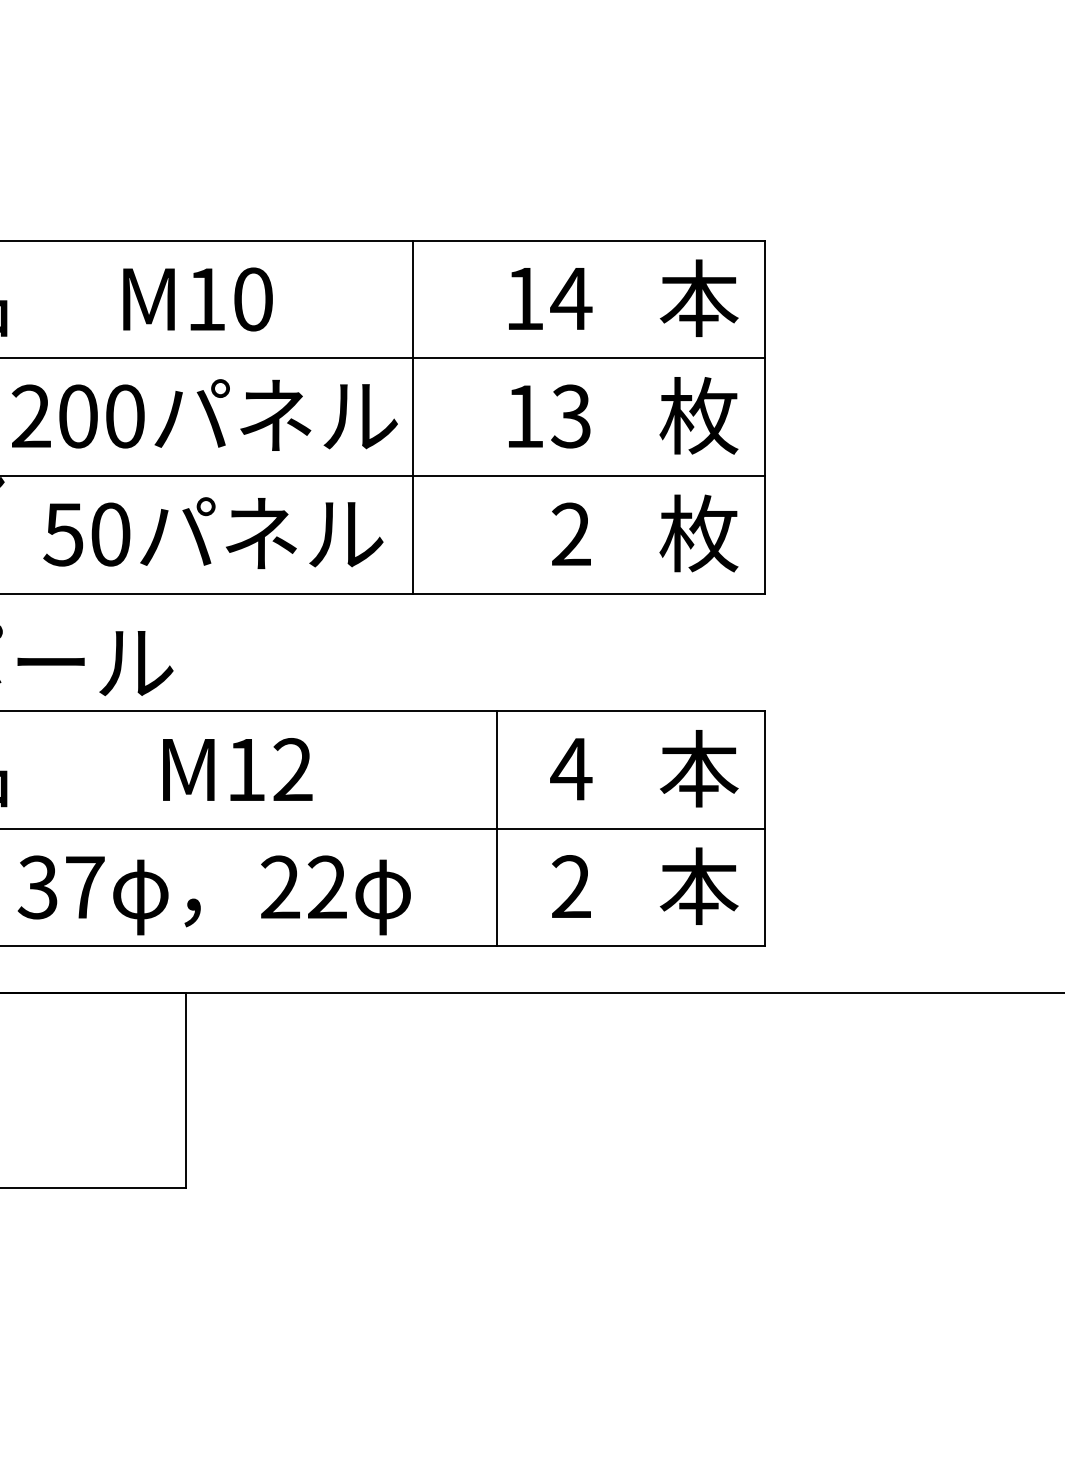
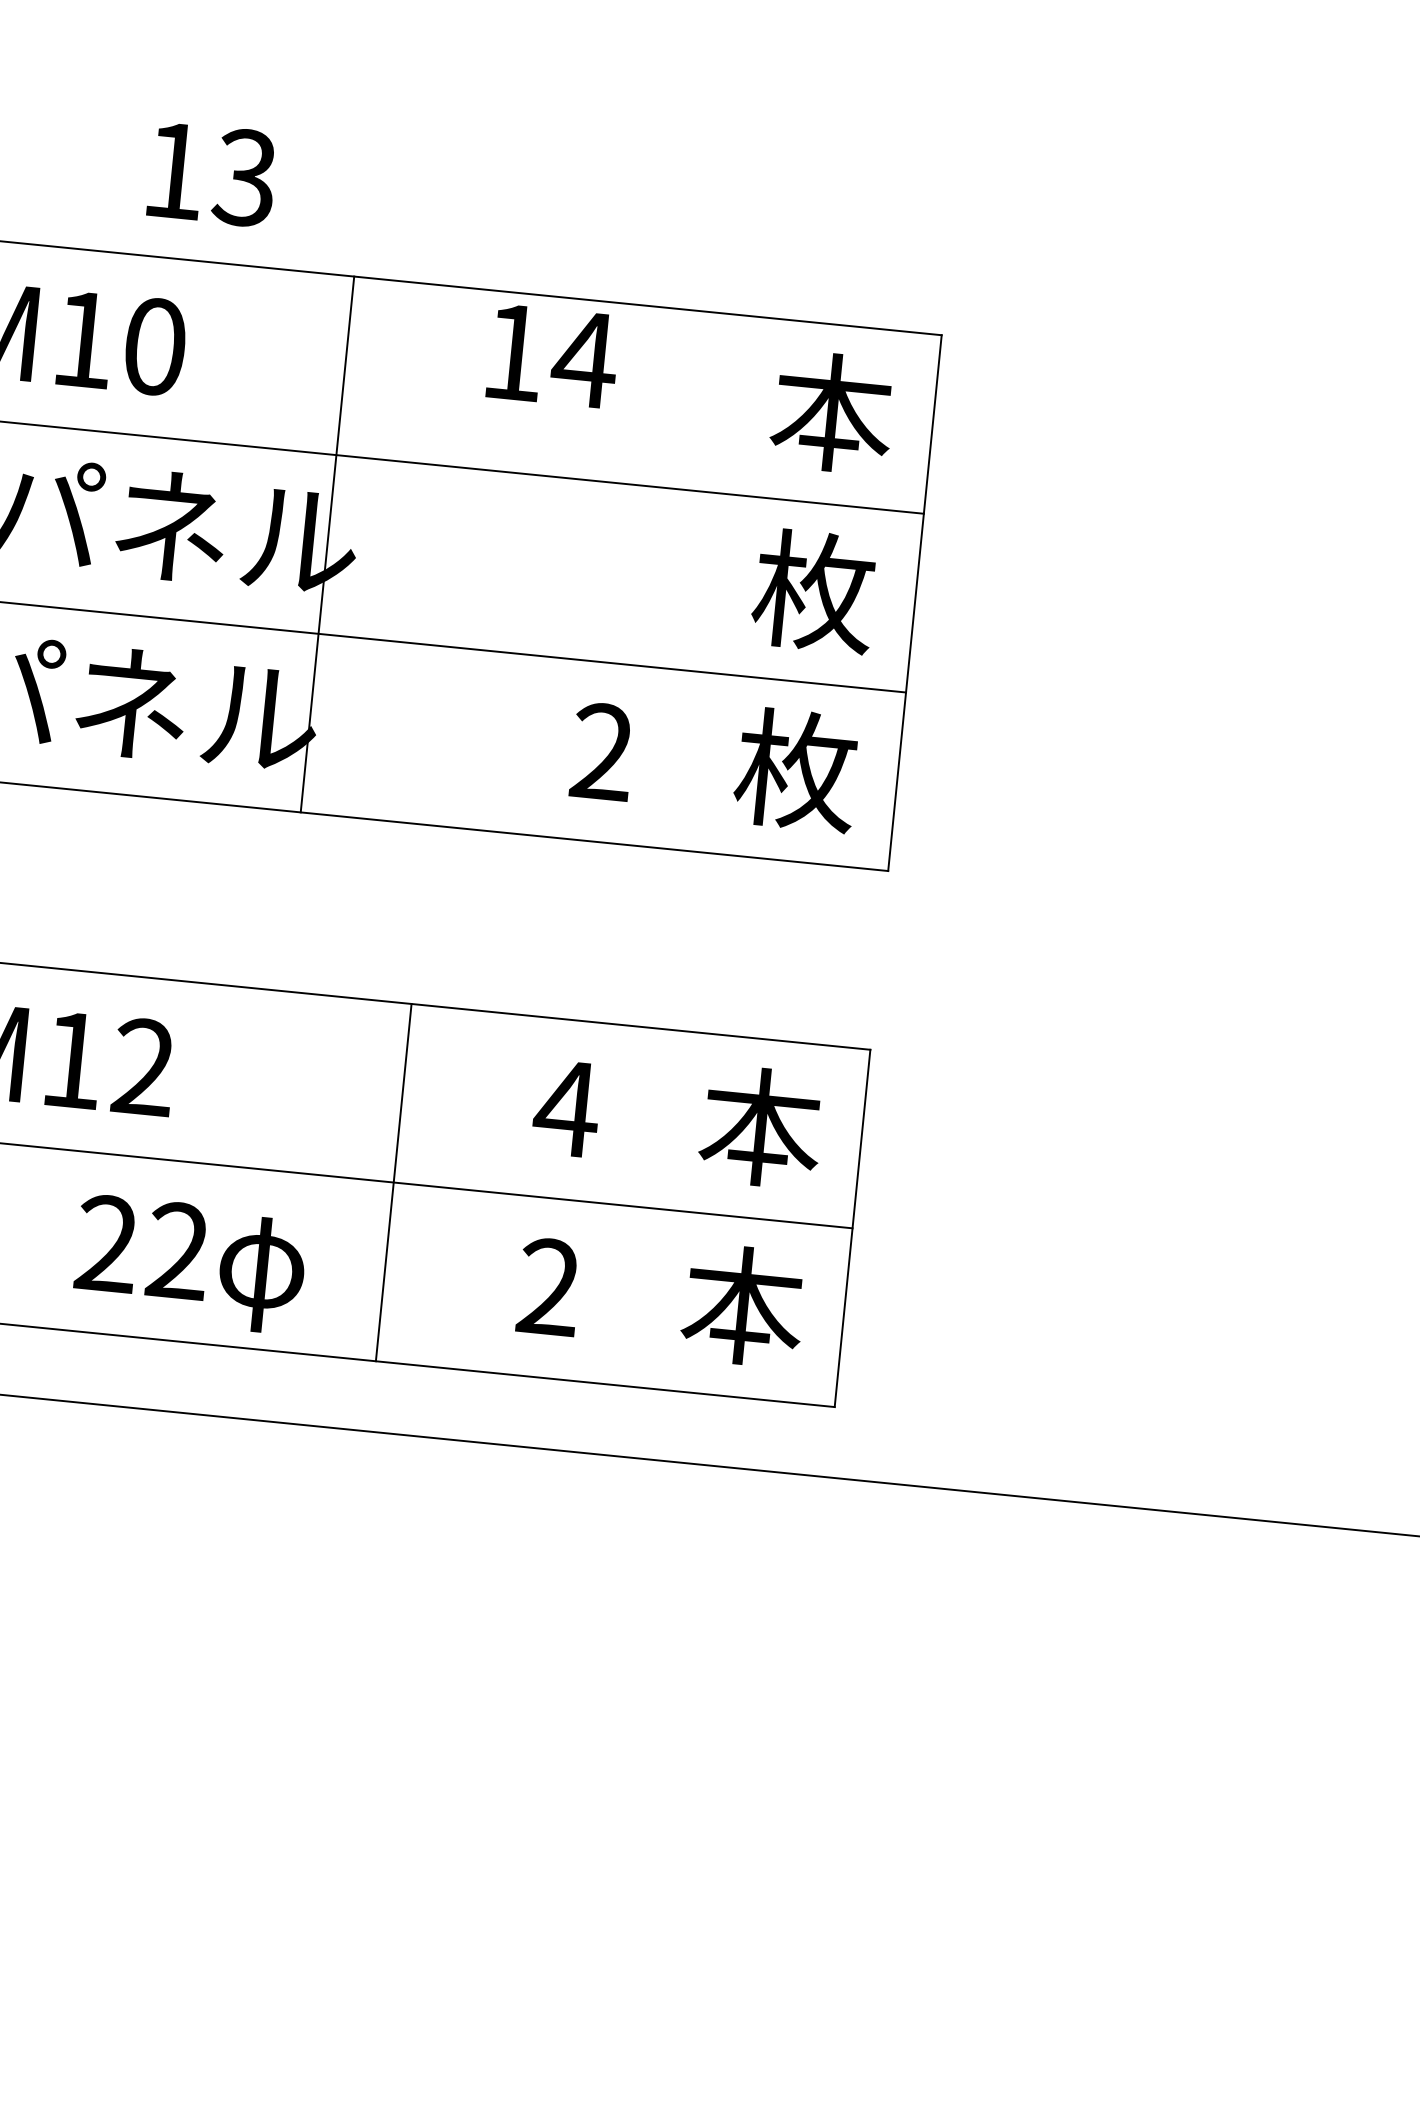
text: (550, 298) -> (553, 355), moved
line: (412, 416) -> (327, 543), moved
text: (549, 416) -> (212, 174), moved
line: (497, 828) -> (393, 1182), moved

